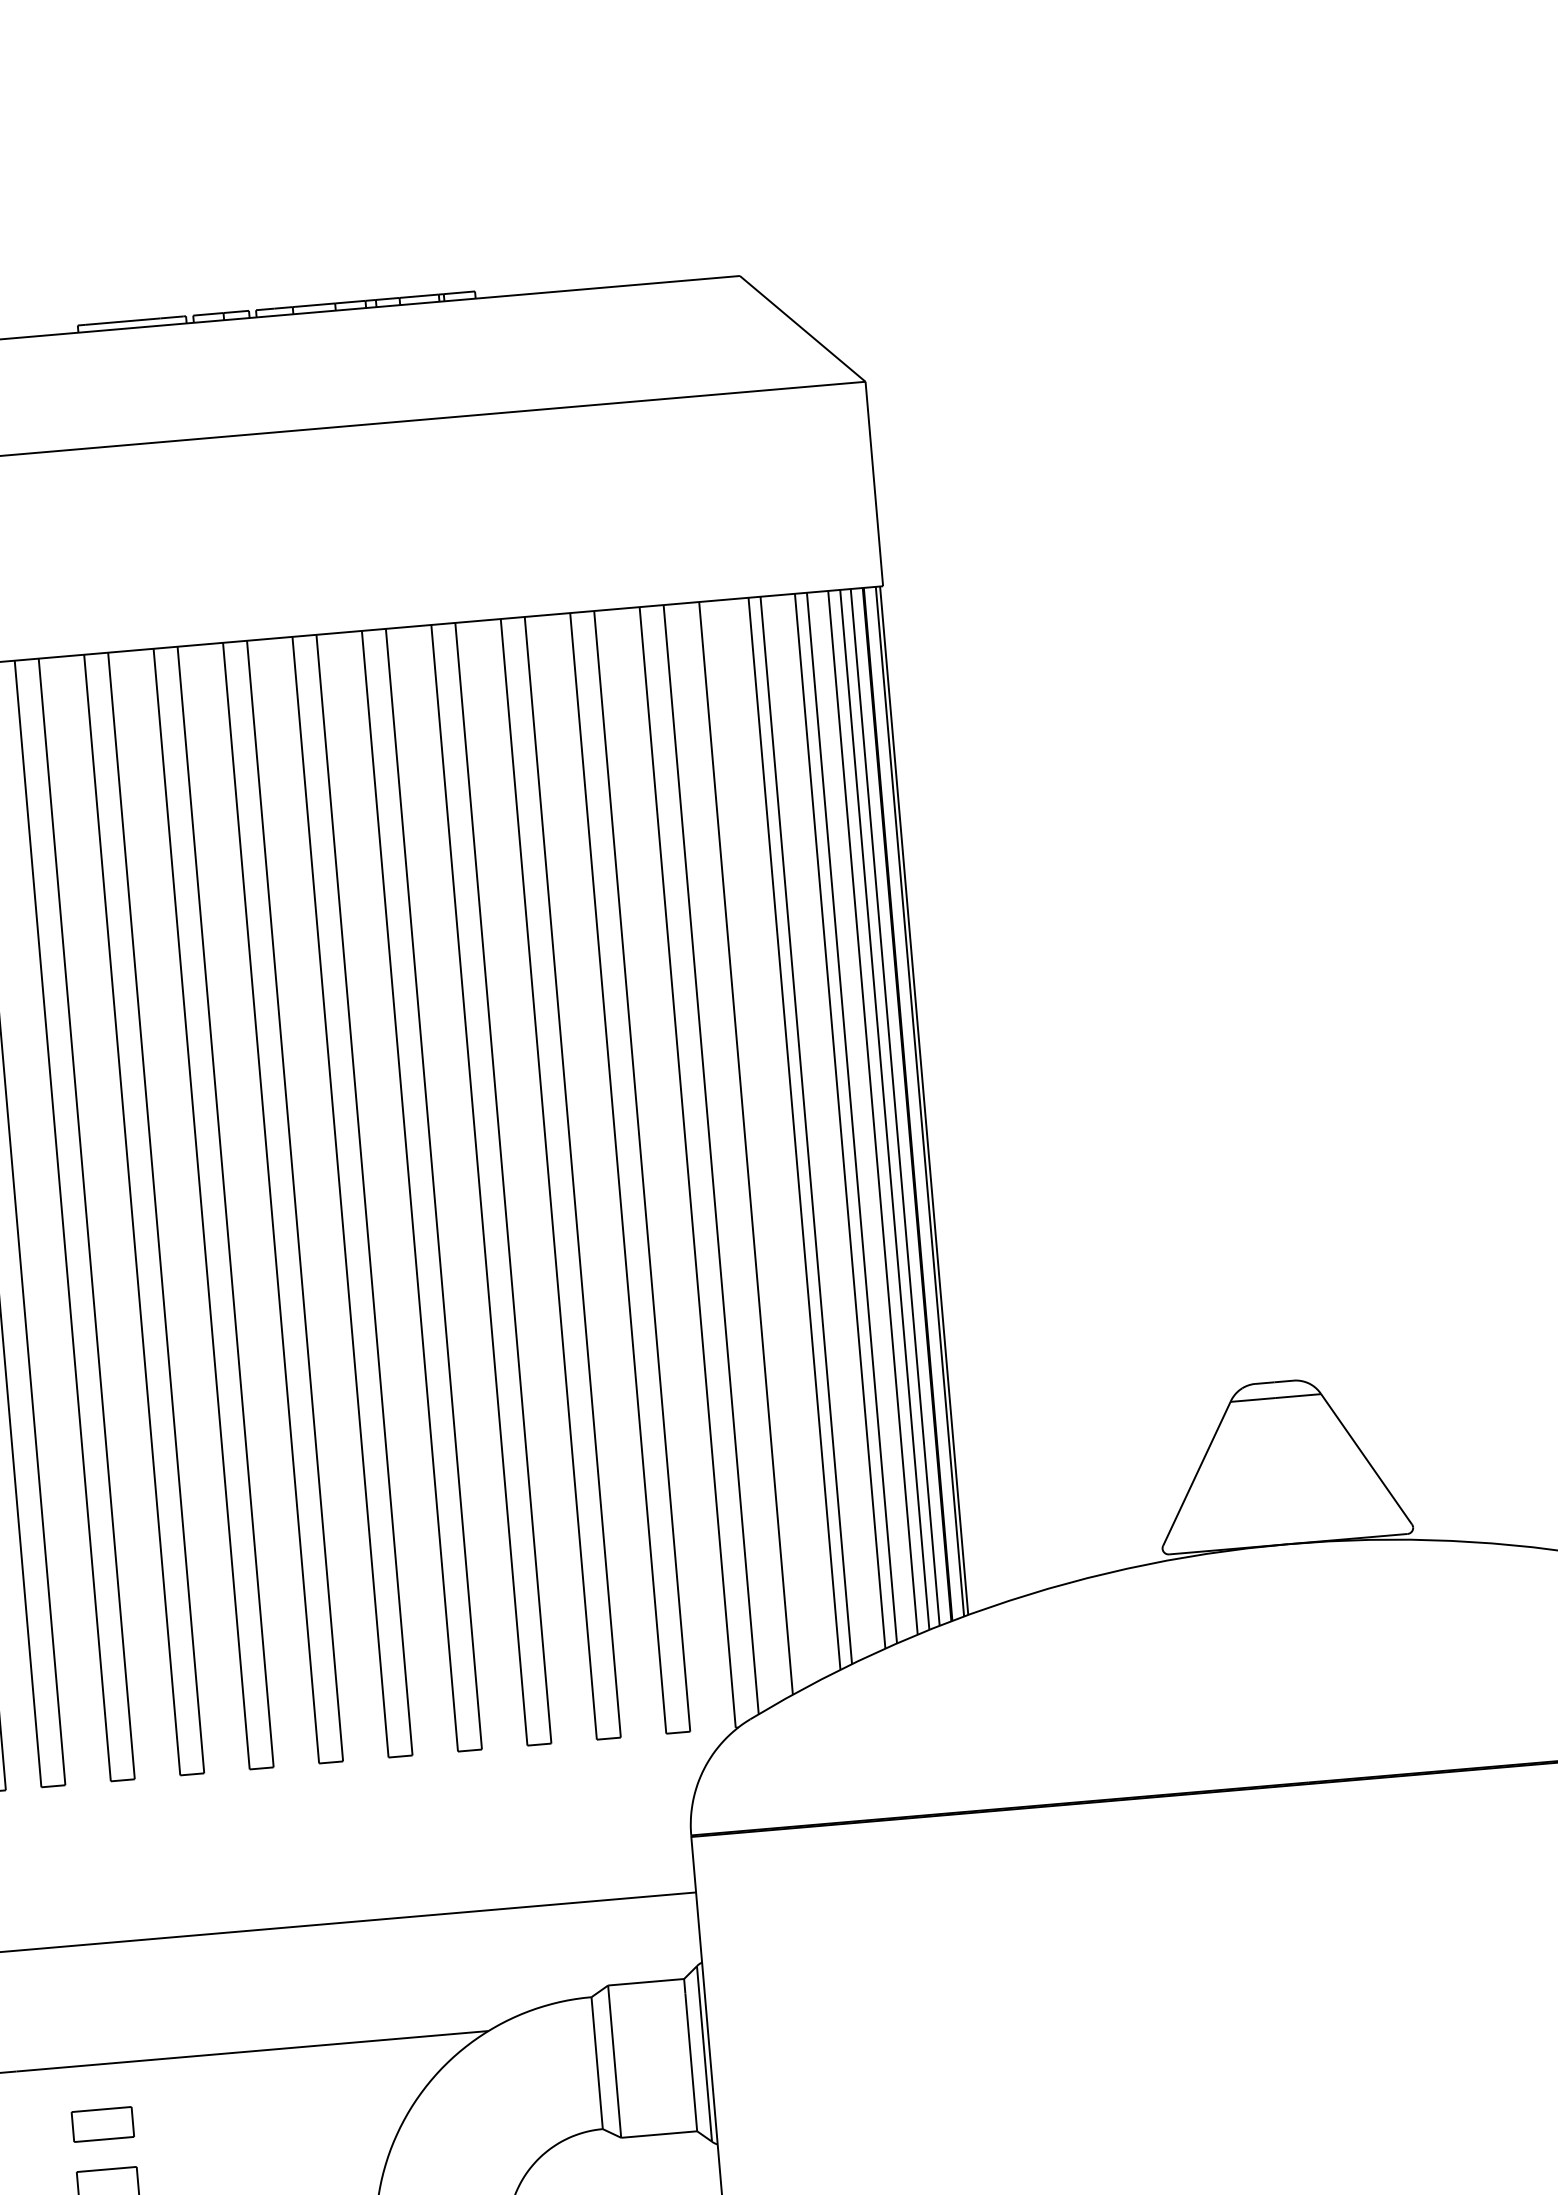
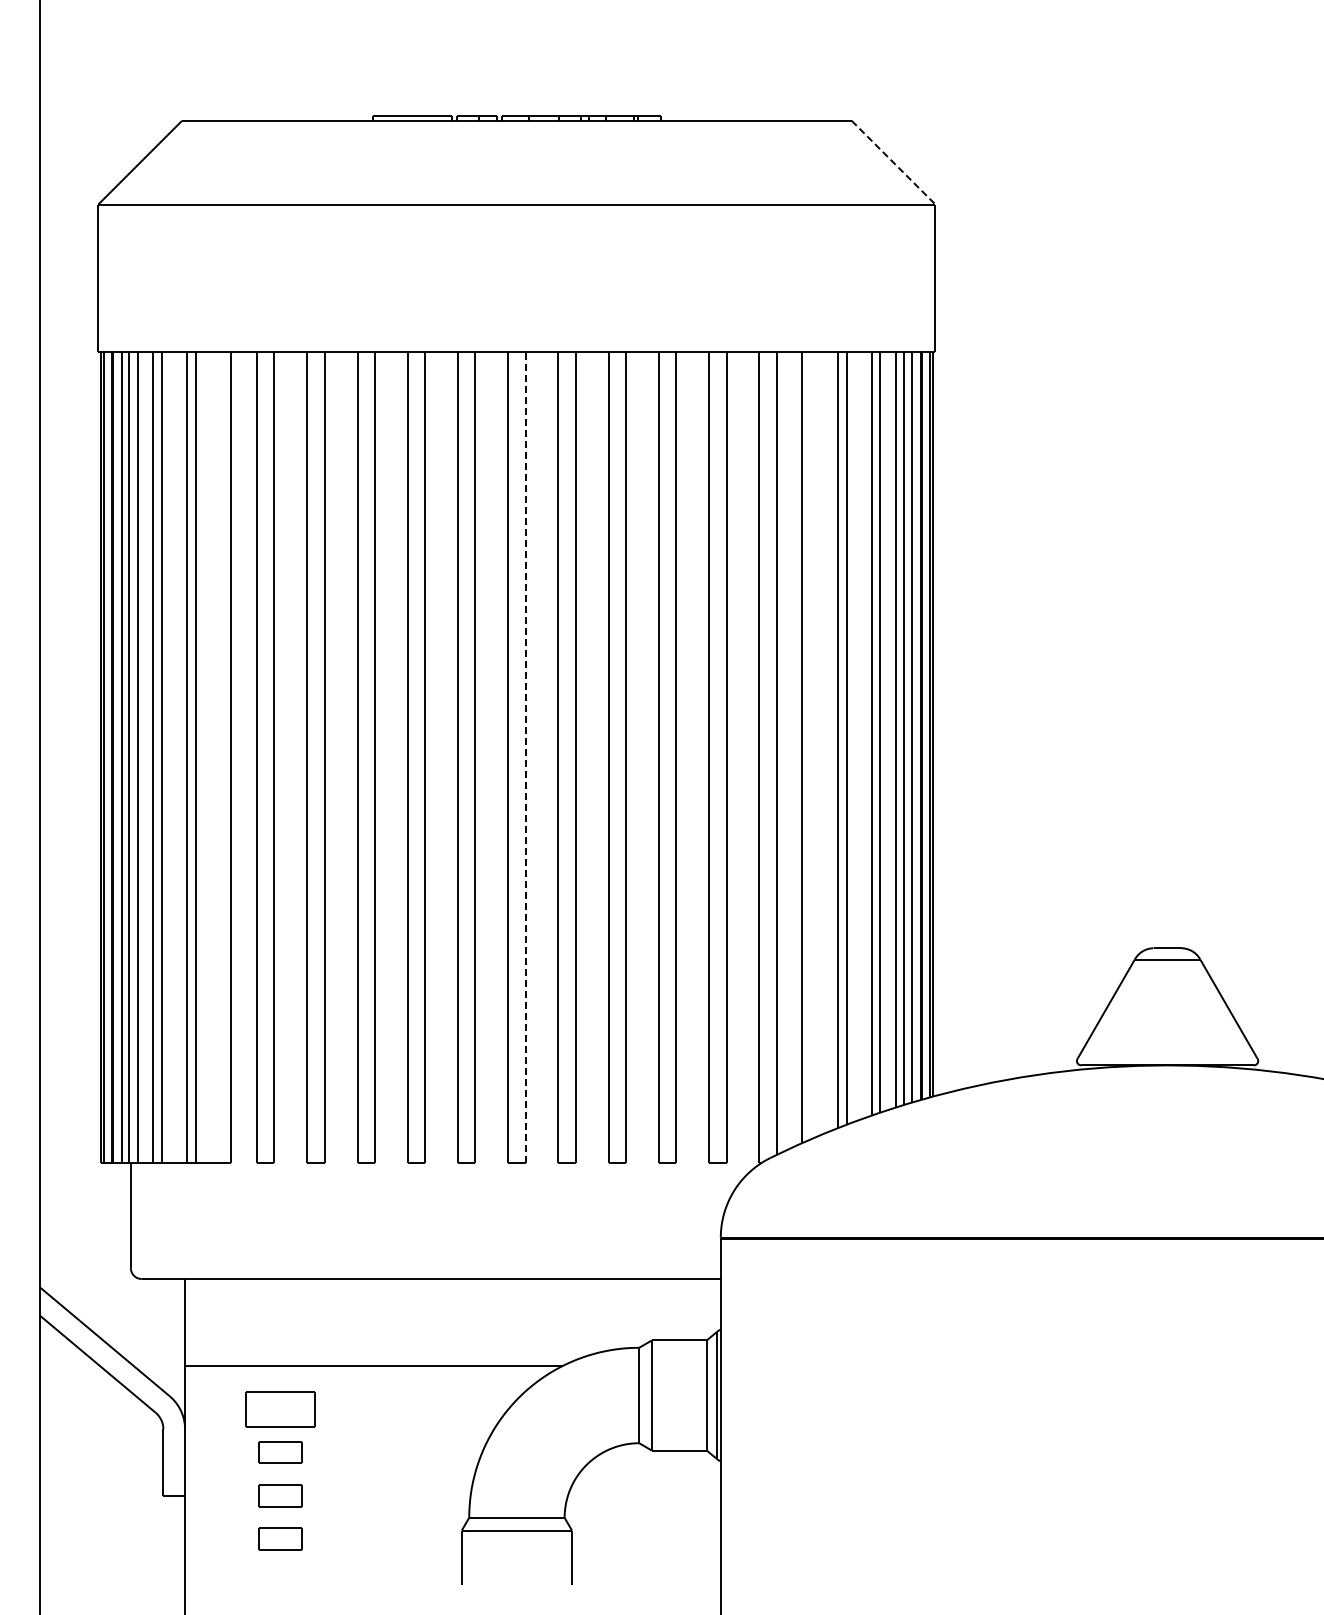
line: (802, 329) -> (893, 163), solid -> dashed
line: (364, 1194) -> (525, 757), solid -> dashed
part: (102, 2123) -> (280, 1408), size x1.6

